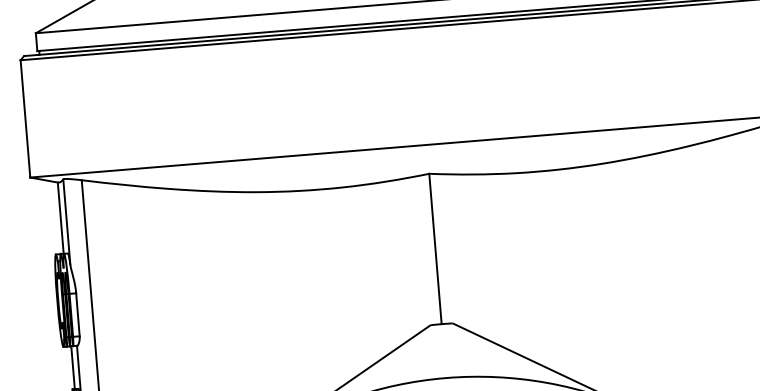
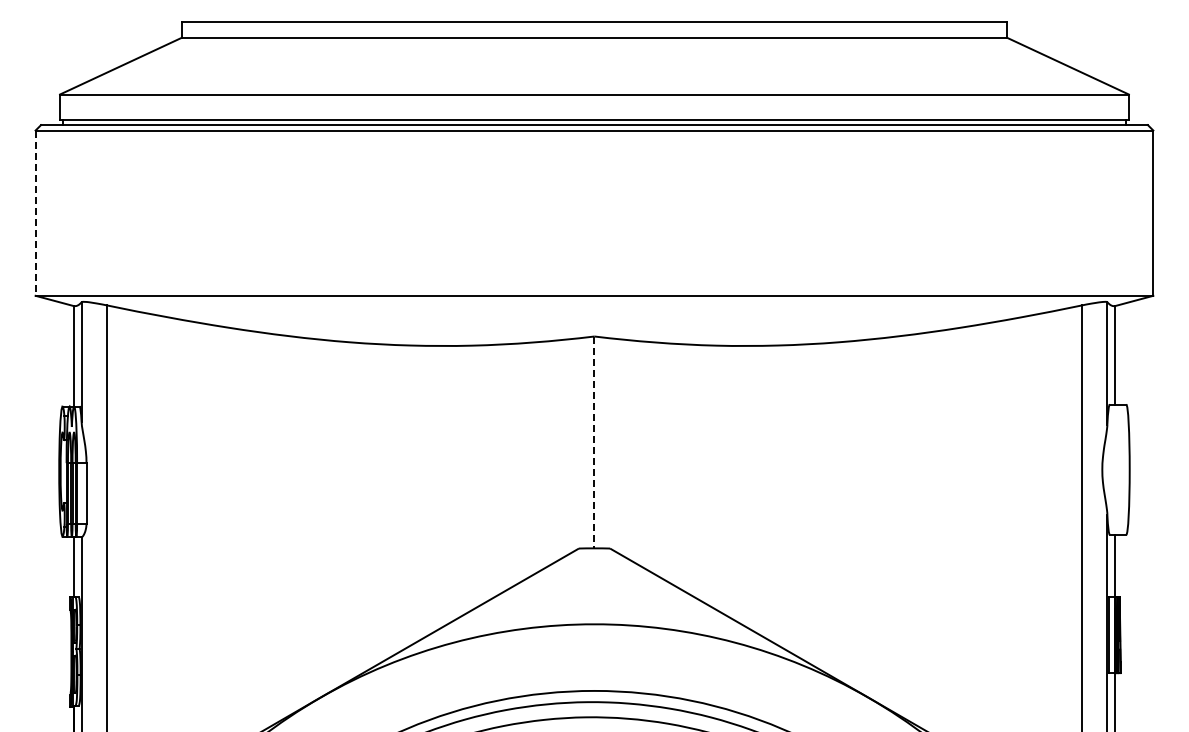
line: (25, 119) -> (35, 213), solid -> dashed
line: (435, 249) -> (594, 442), solid -> dashed

